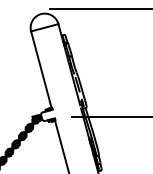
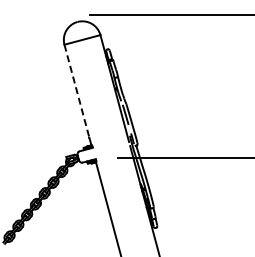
line: (40, 66) -> (76, 90), solid -> dashed

